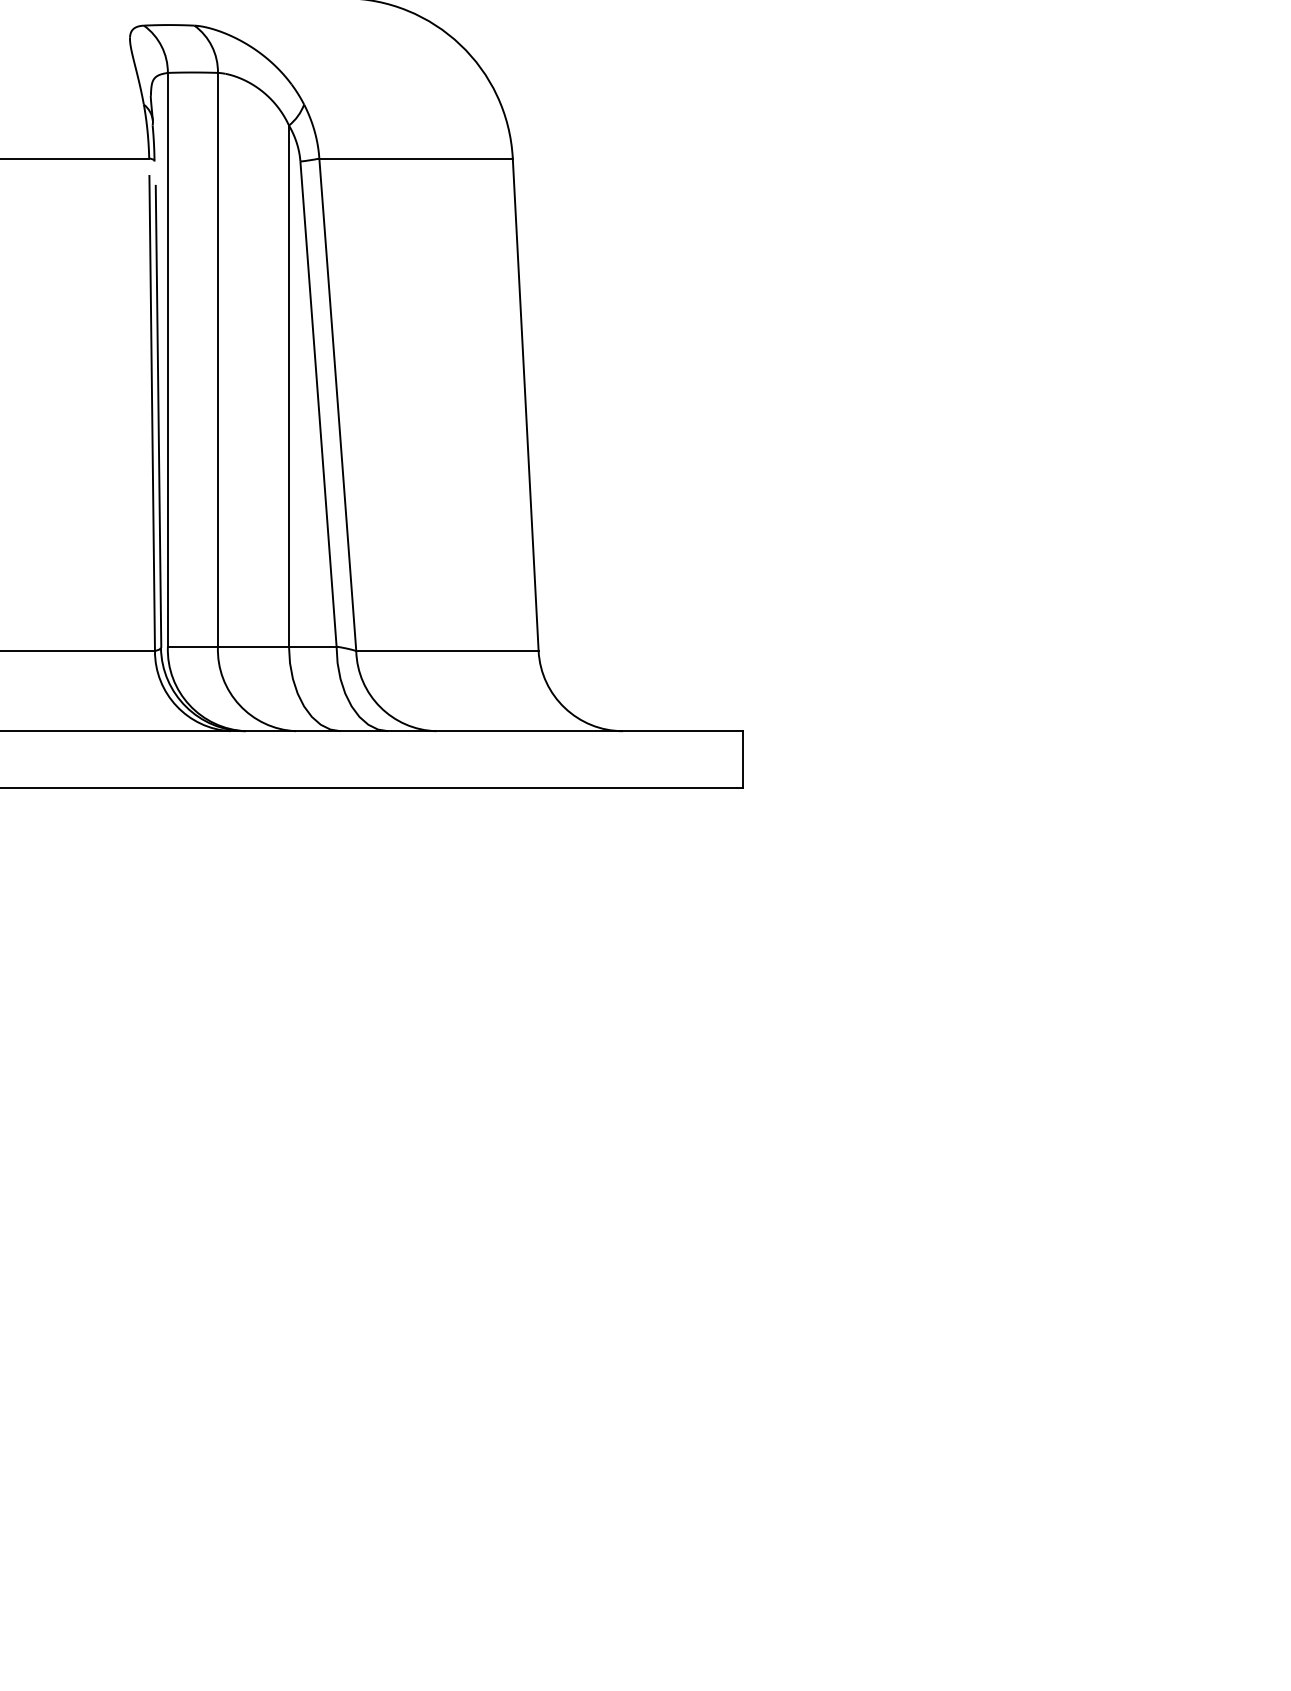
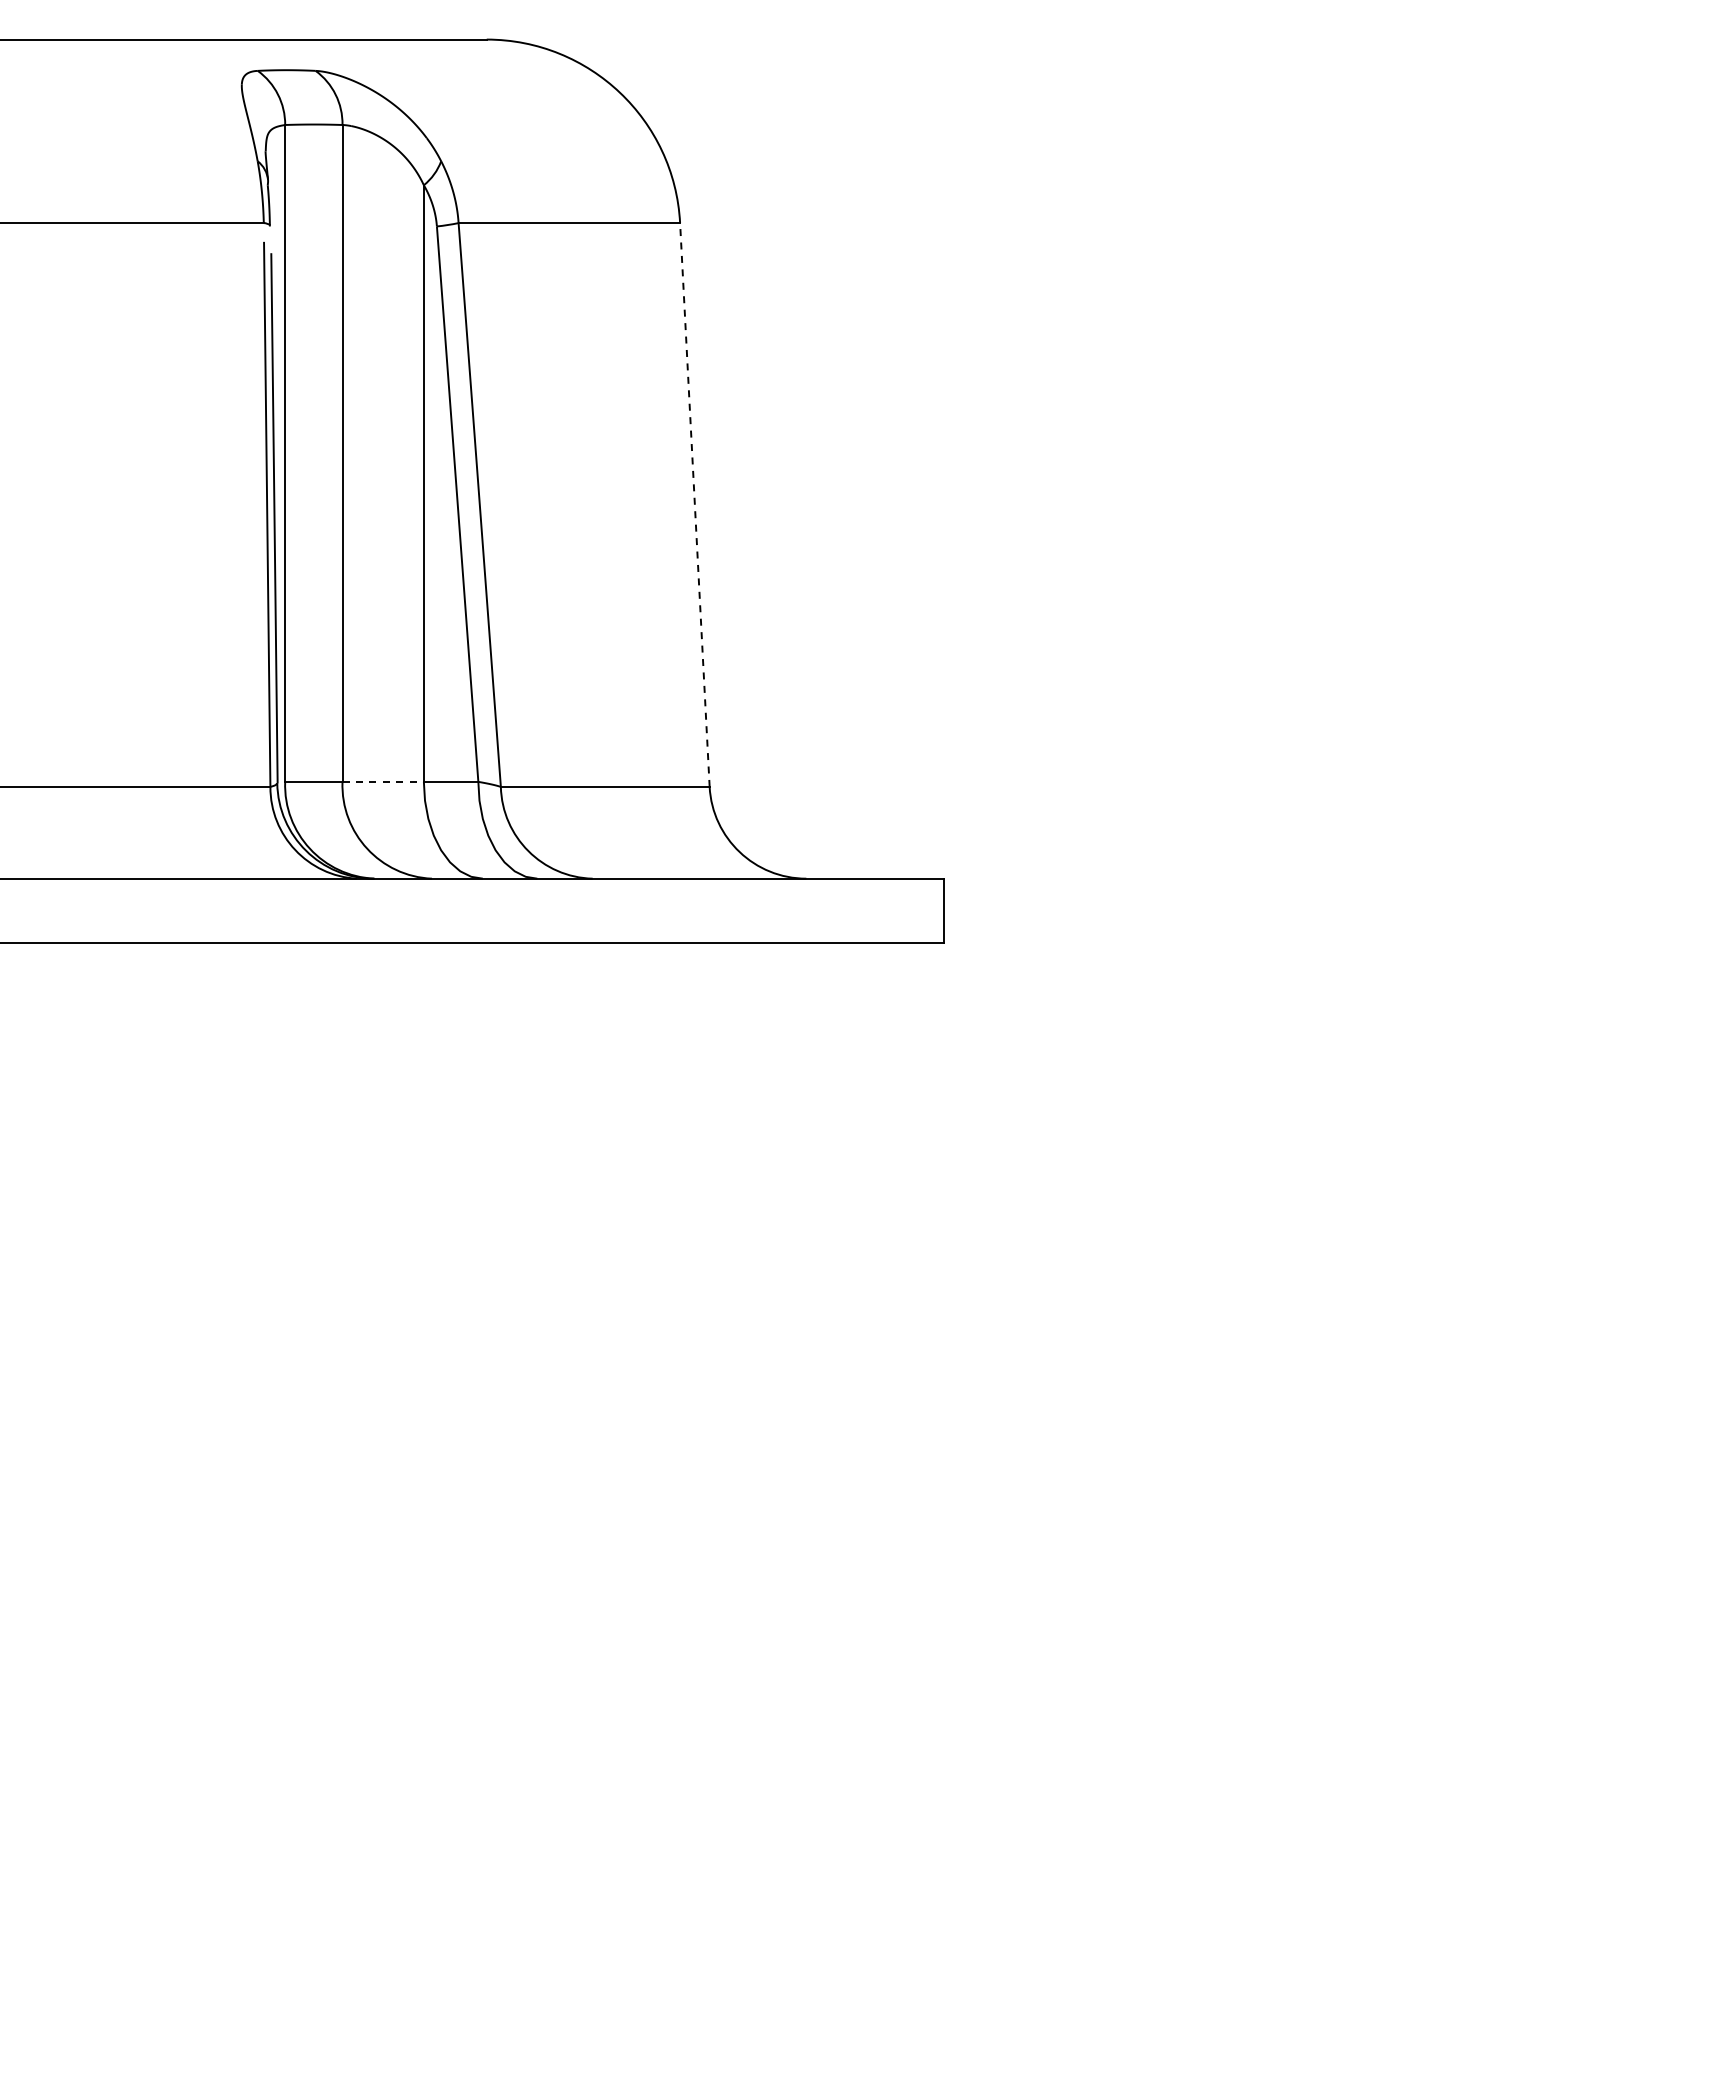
line: (525, 404) -> (694, 504), solid -> dashed
line: (253, 646) -> (383, 781), solid -> dashed

